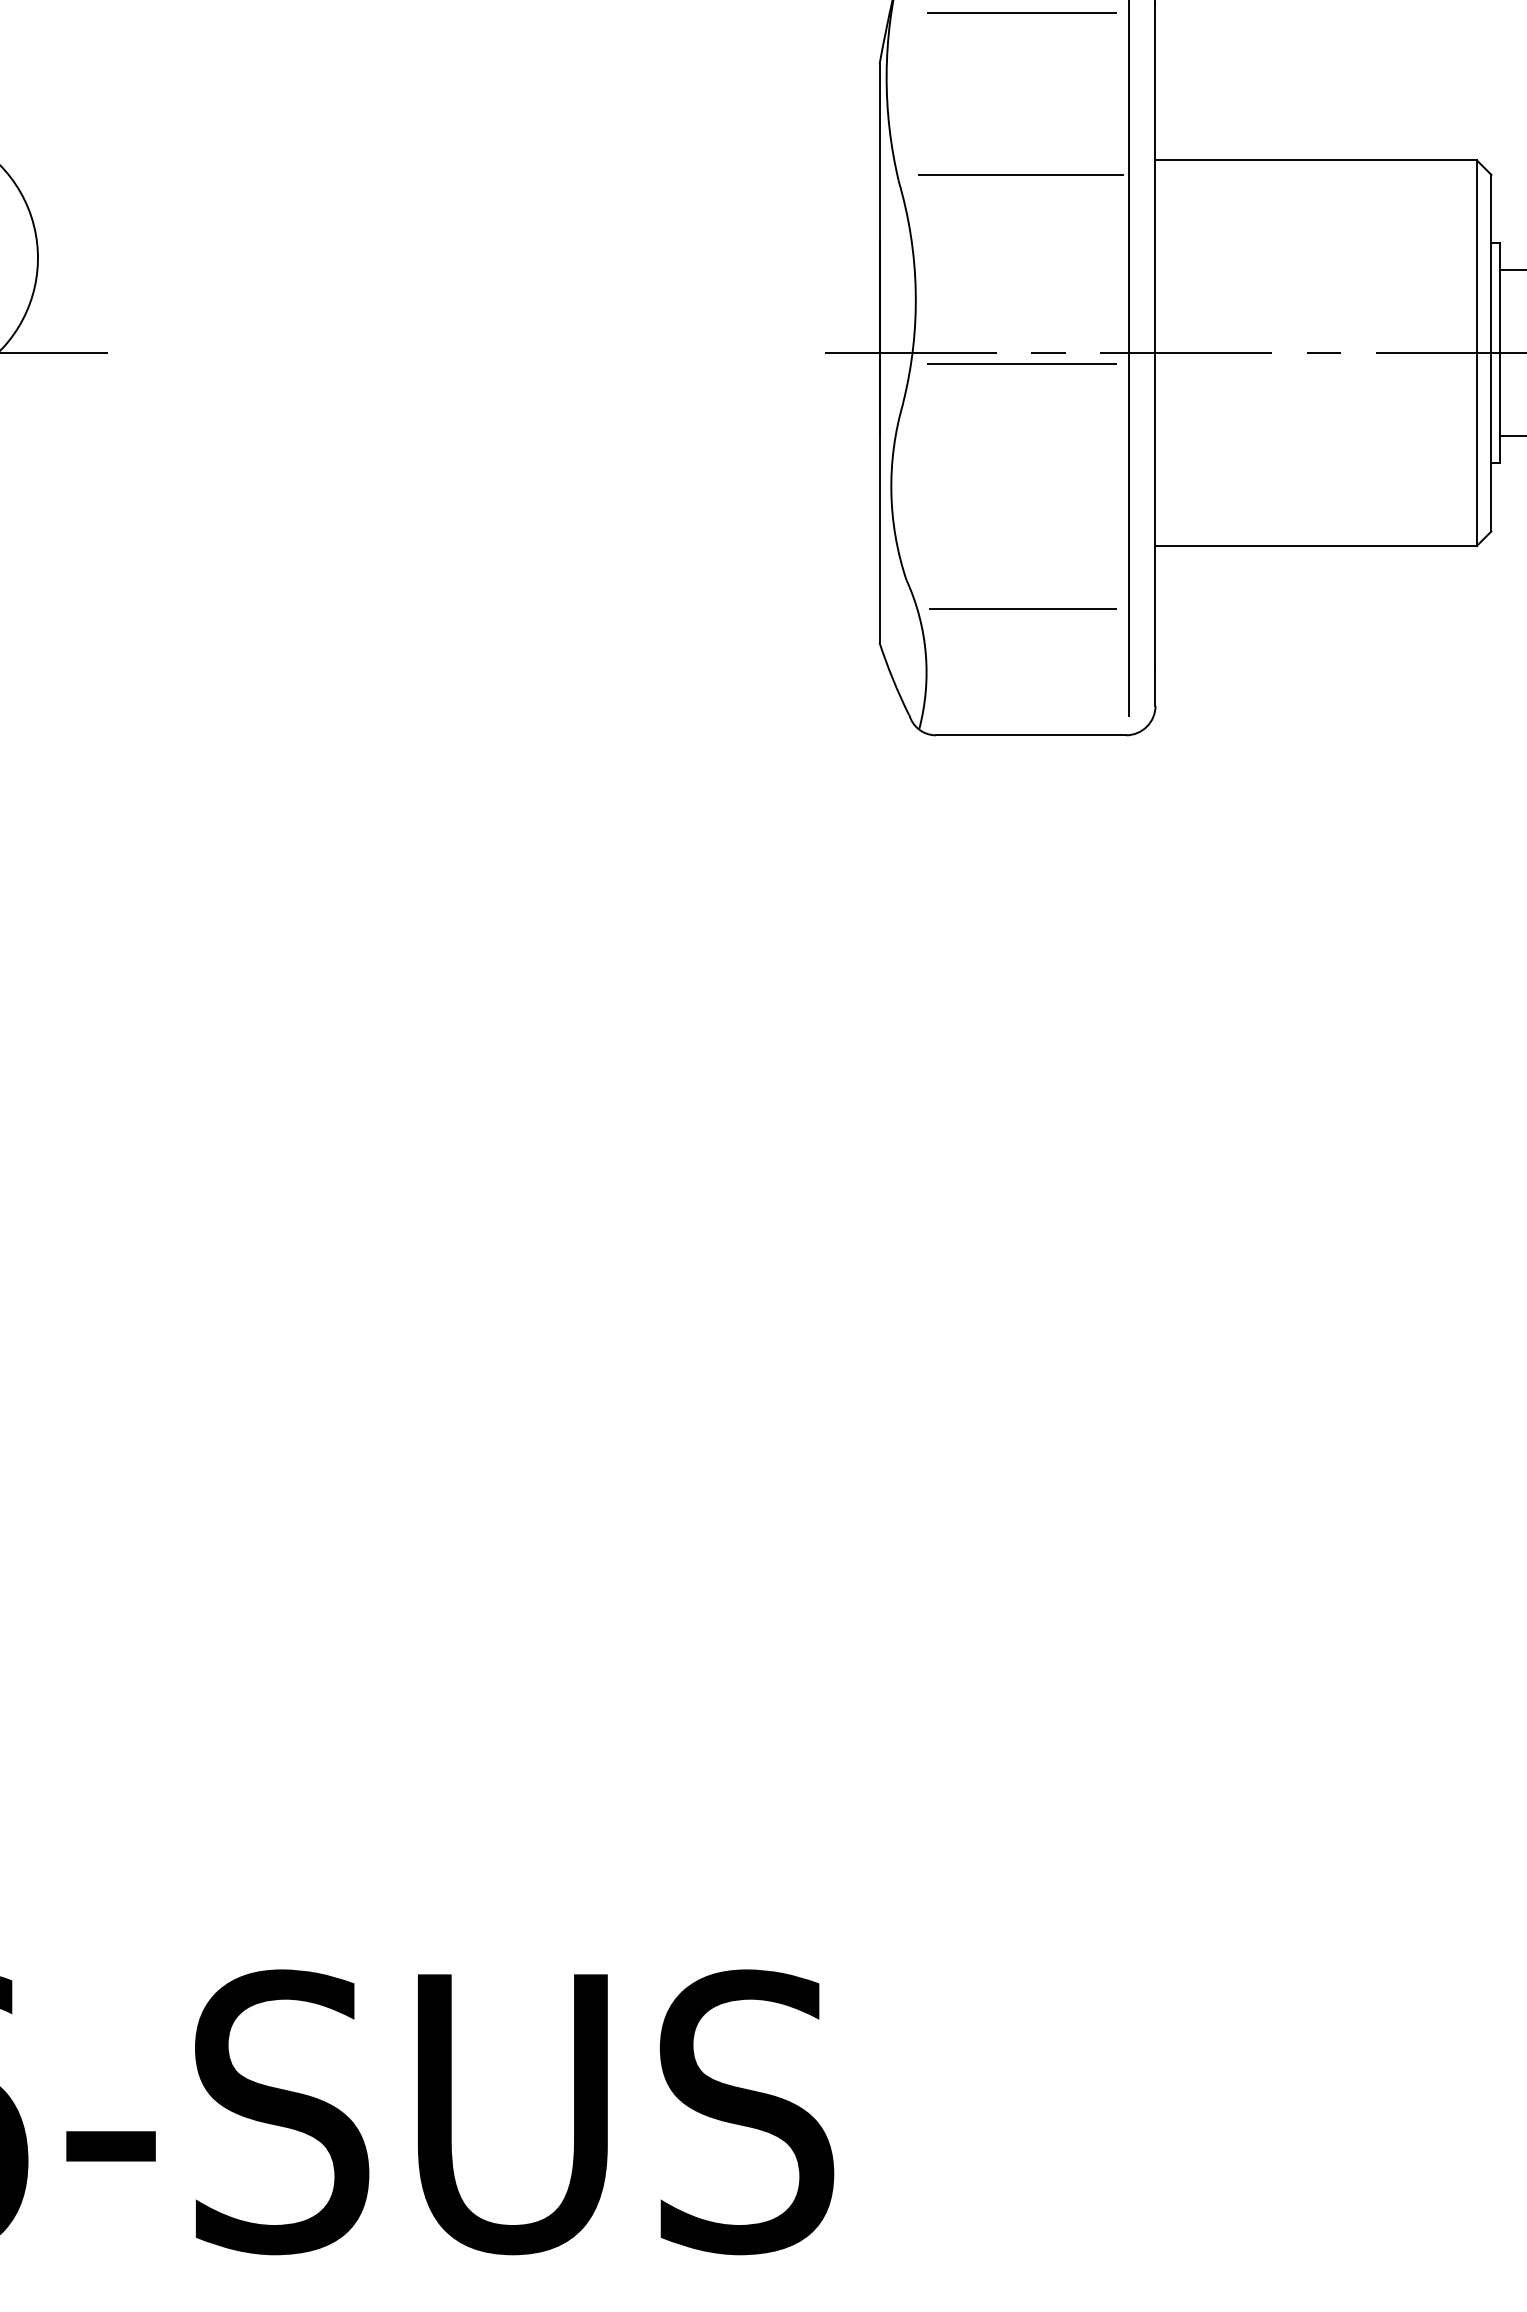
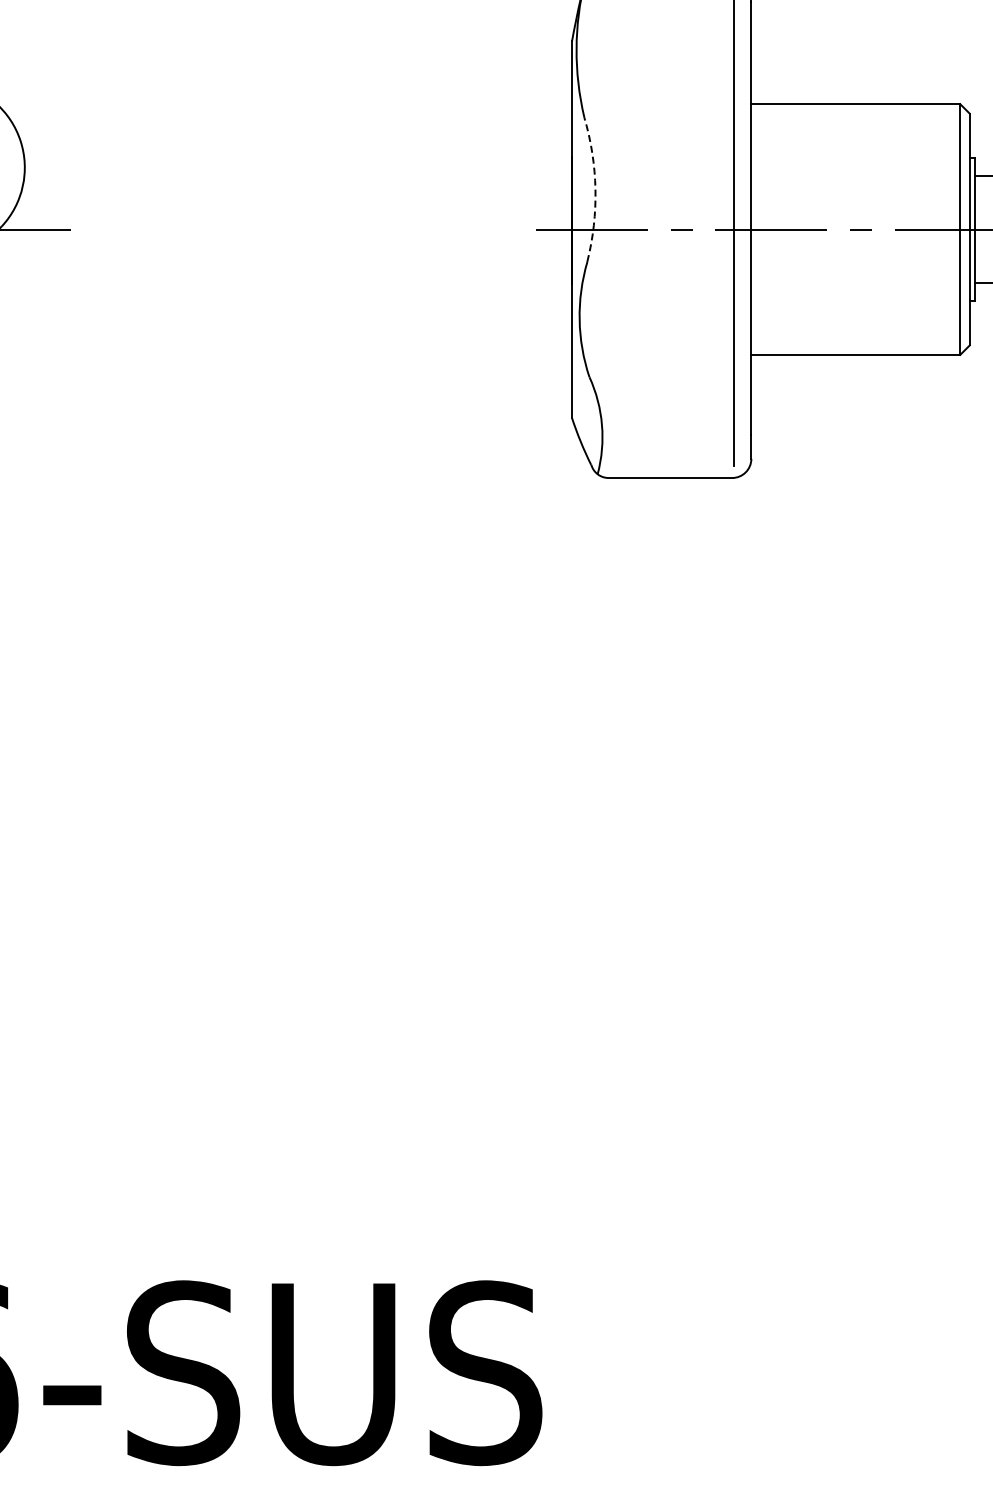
line: (1021, 13) -> (664, 8), removed
line: (1020, 176) -> (663, 114), removed
arc: (915, 291) -> (595, 189), solid -> dashed
line: (1021, 363) -> (664, 236), removed
line: (1021, 609) -> (664, 396), removed

